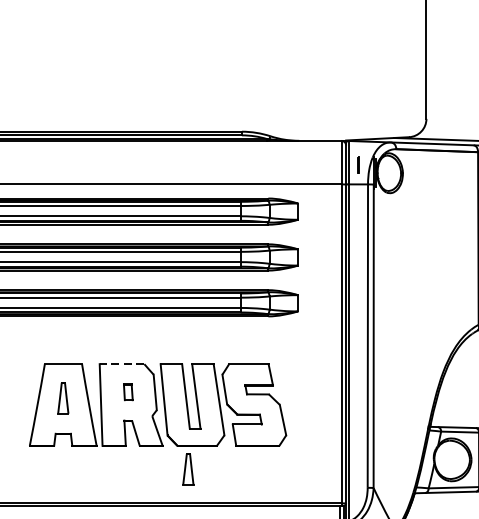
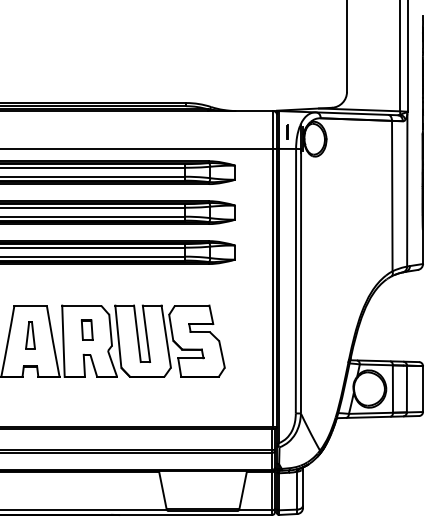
line: (121, 364) -> (81, 305), dashed -> solid
part: (127, 391) -> (86, 329), size x1.43
part: (188, 469) -> (139, 397), removed

